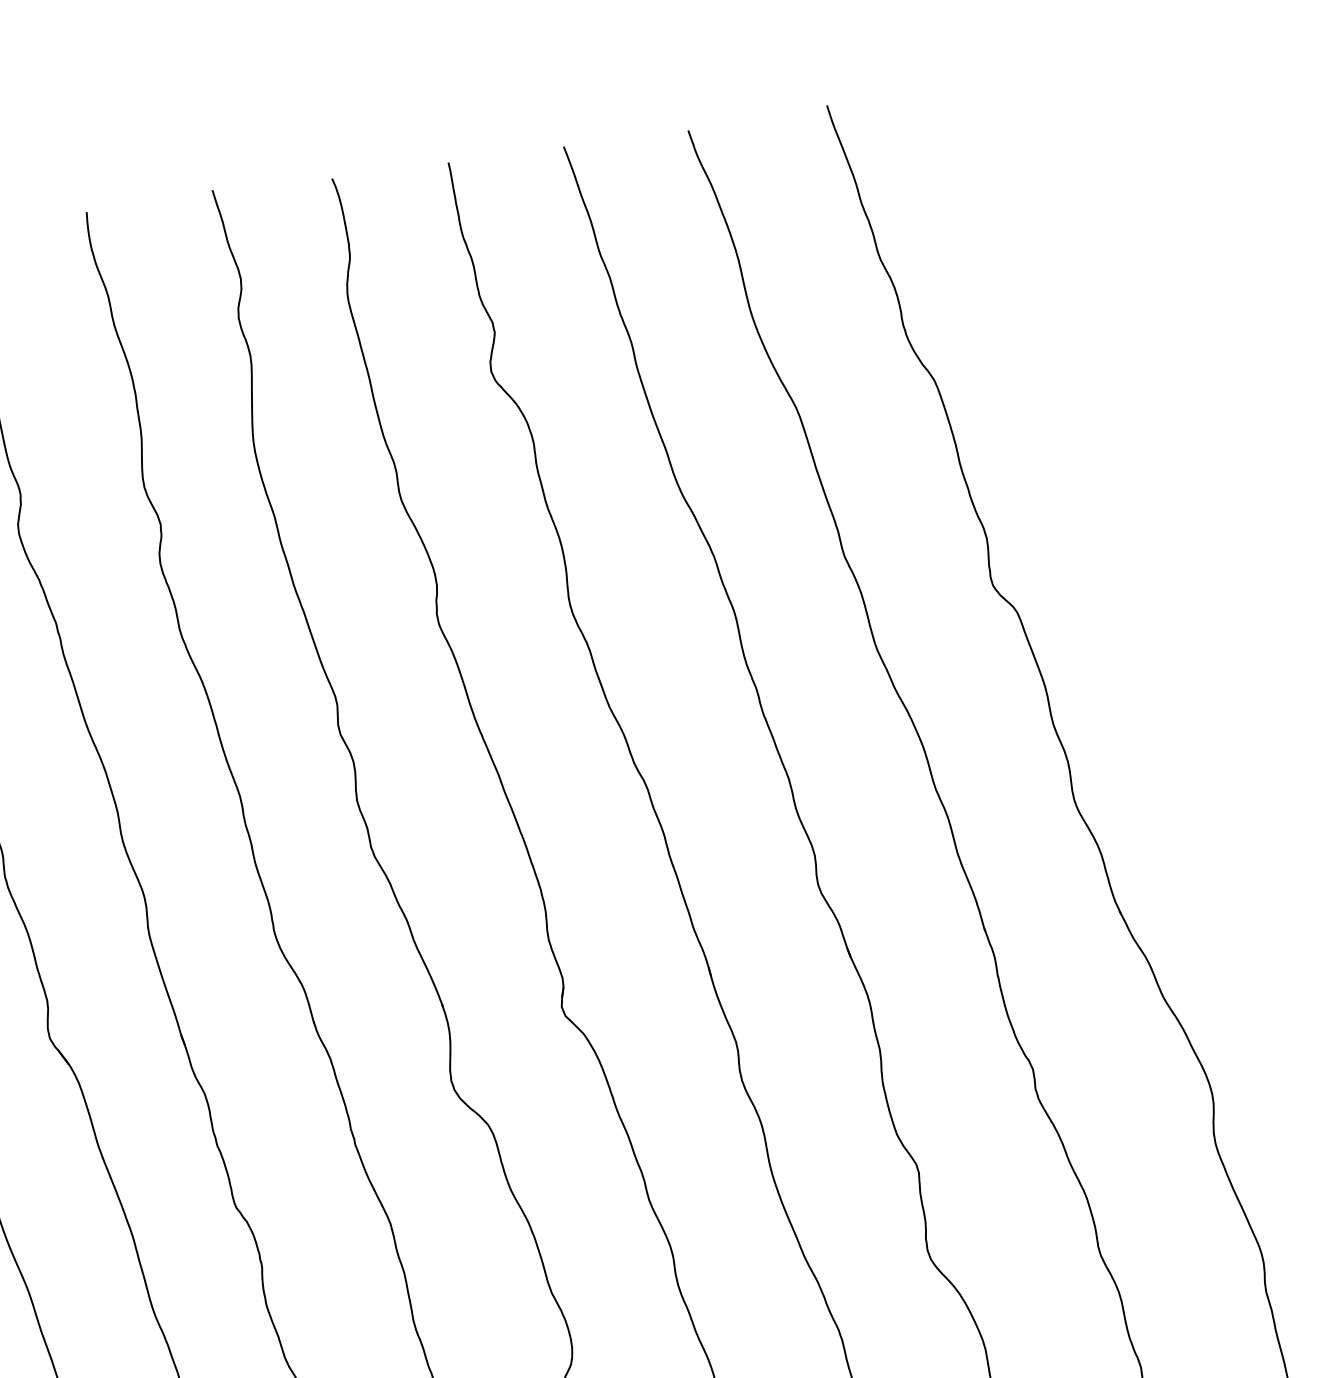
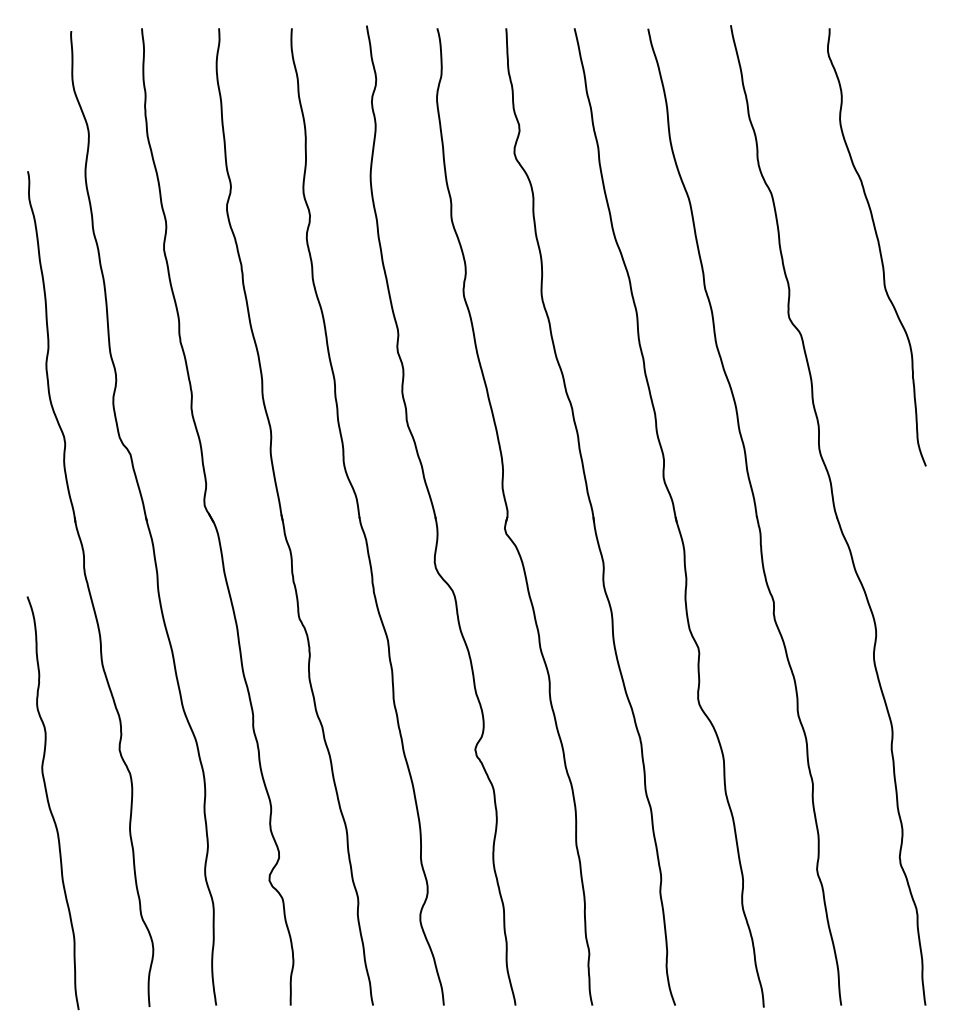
curve: (1127, 446) -> (878, 247), added

